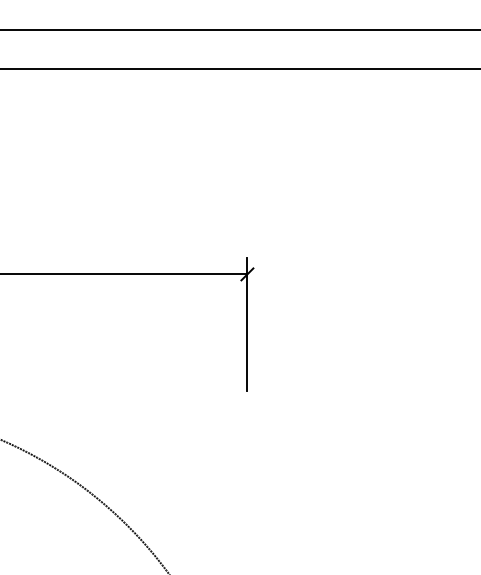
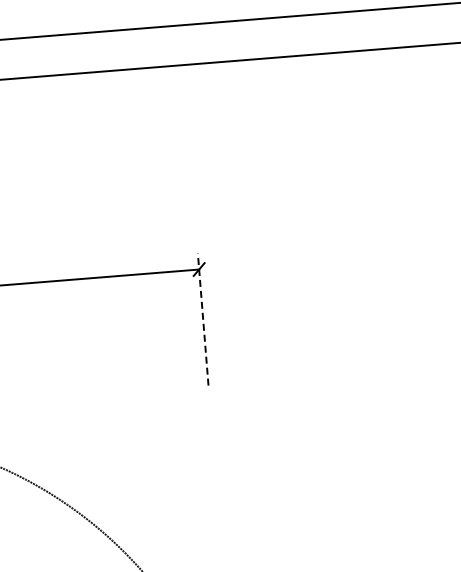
line: (247, 324) -> (203, 319), solid -> dashed

